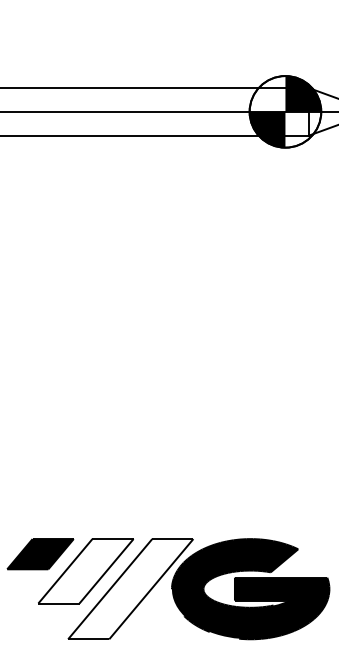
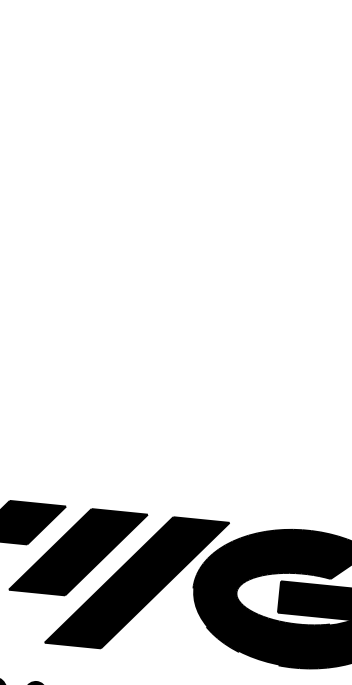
fill: (85, 571) -> (77, 552), added
fill: (130, 589) -> (136, 583), added

